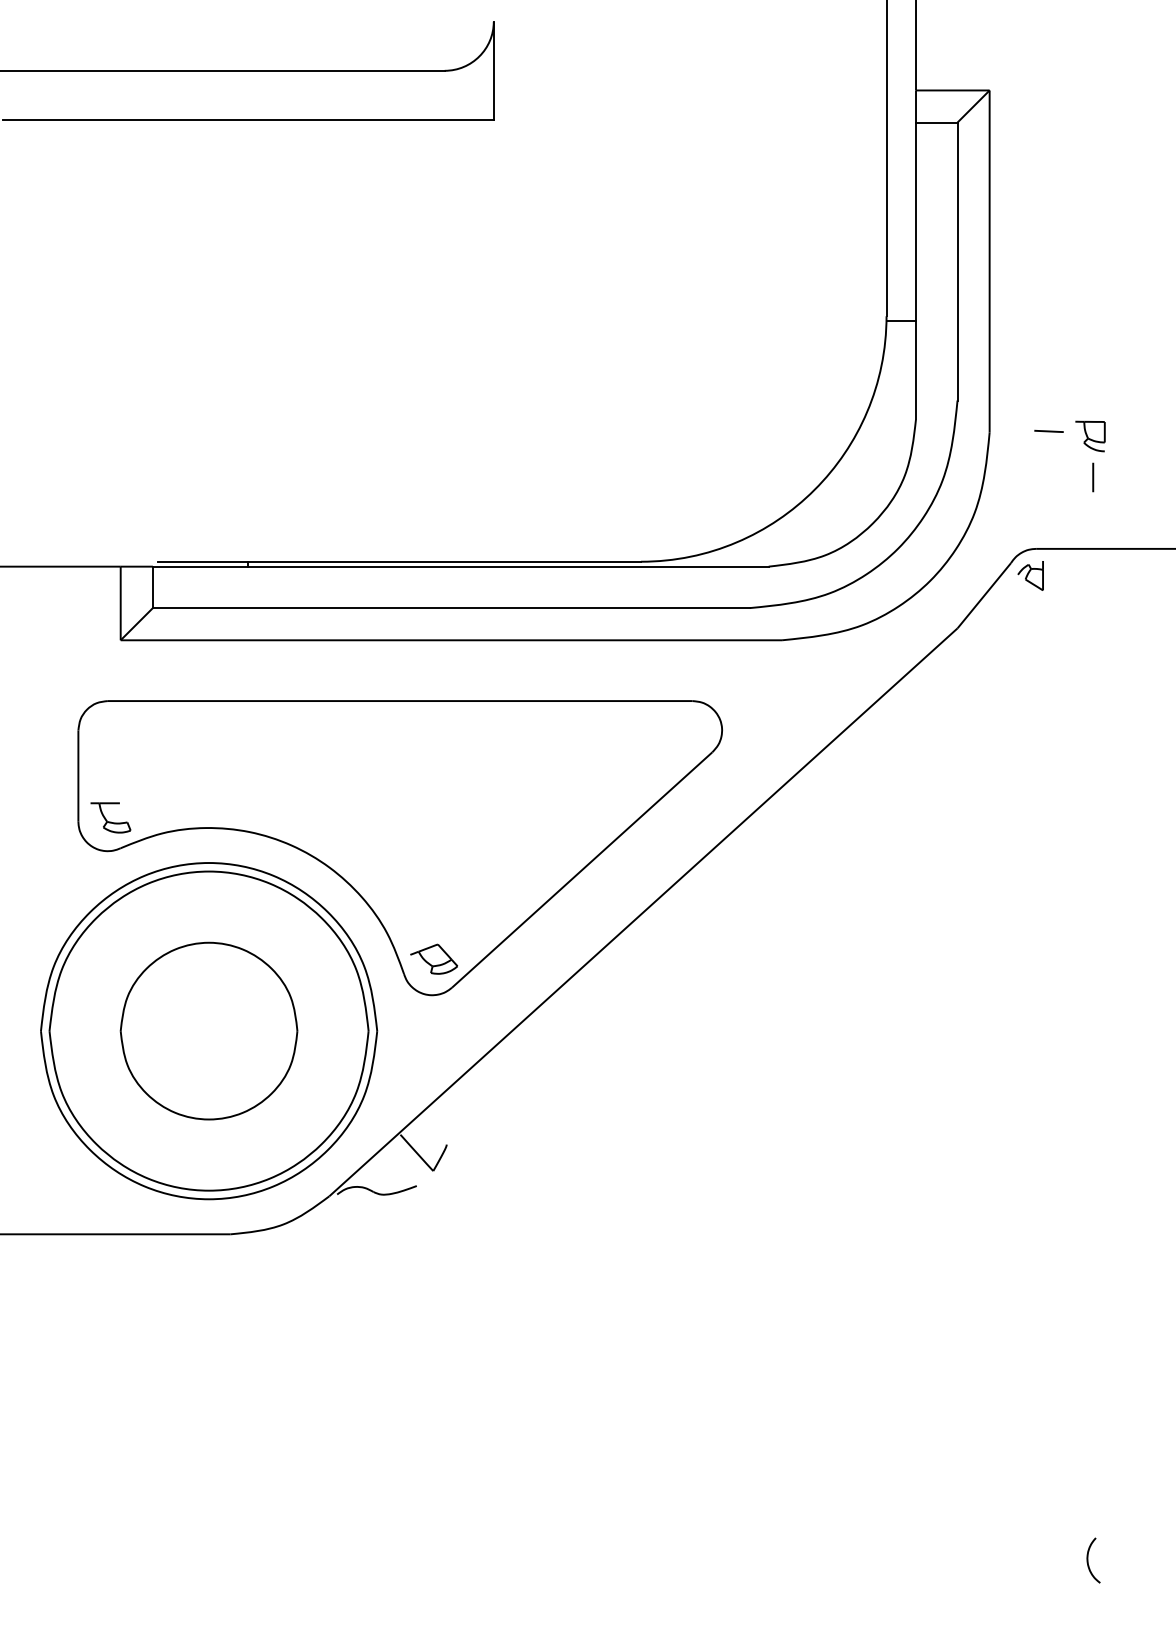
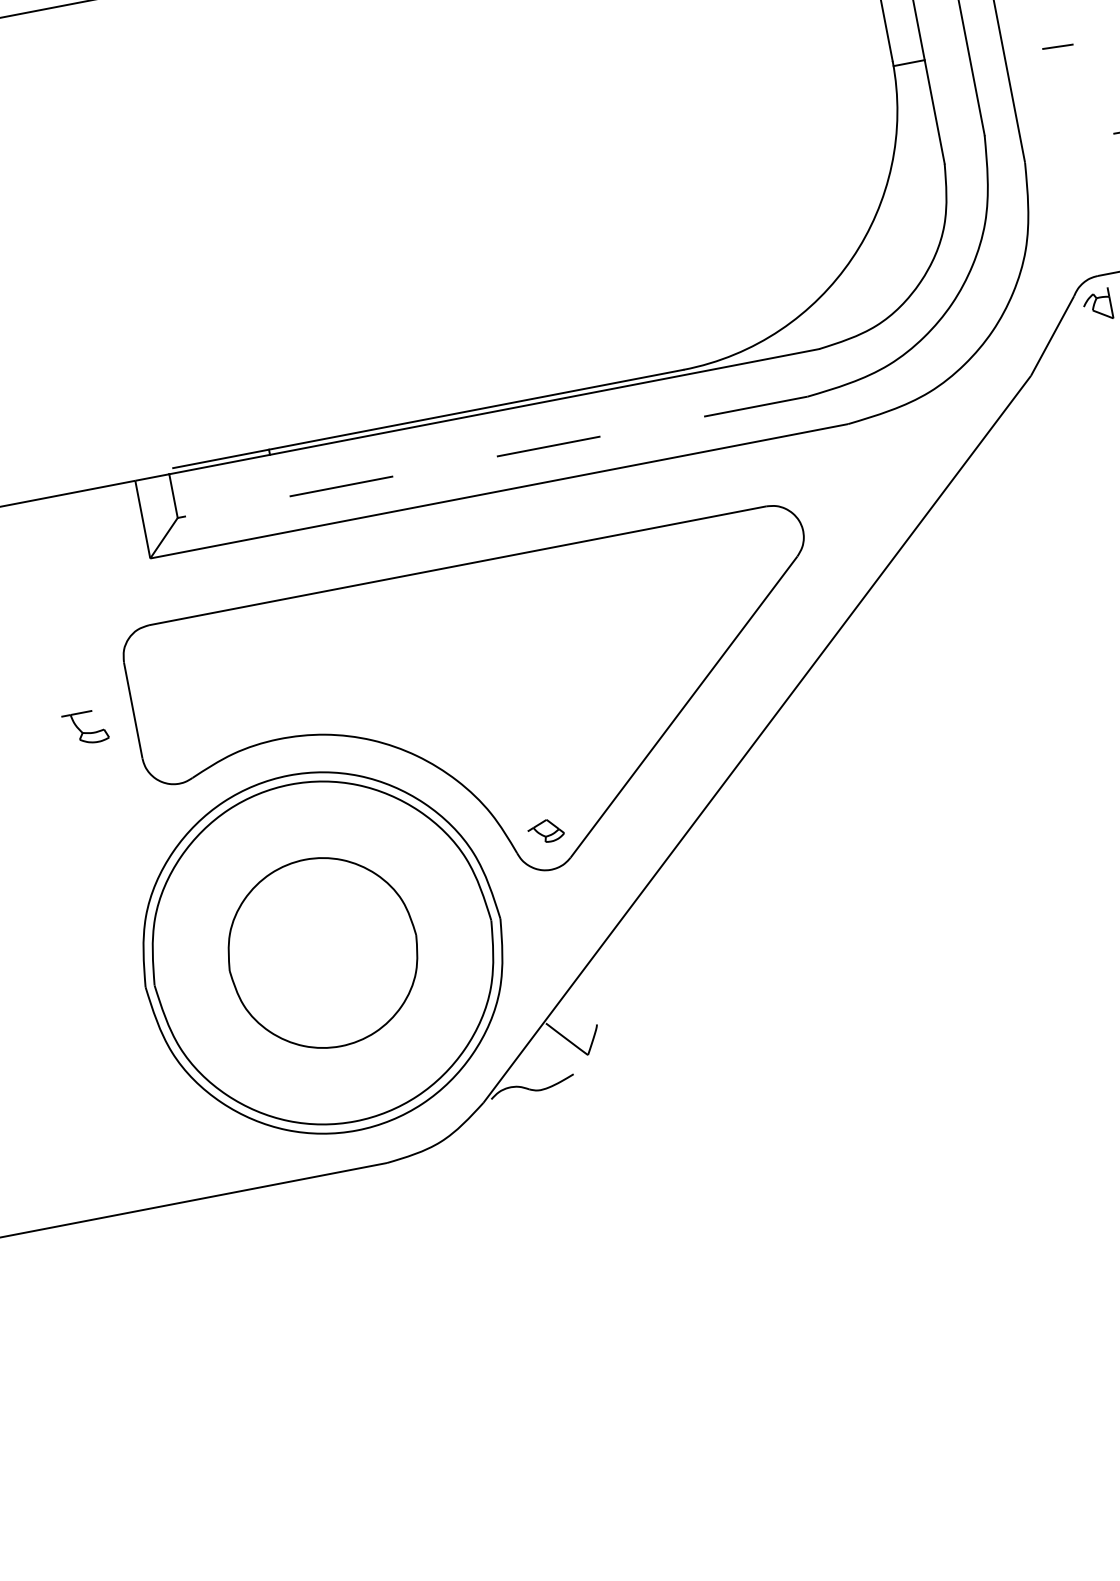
line: (1048, 430) -> (1057, 45), moved
line: (450, 608) -> (491, 457), solid -> dashed
part: (110, 817) -> (85, 727), moved
part: (434, 958) -> (546, 830), size x0.7

